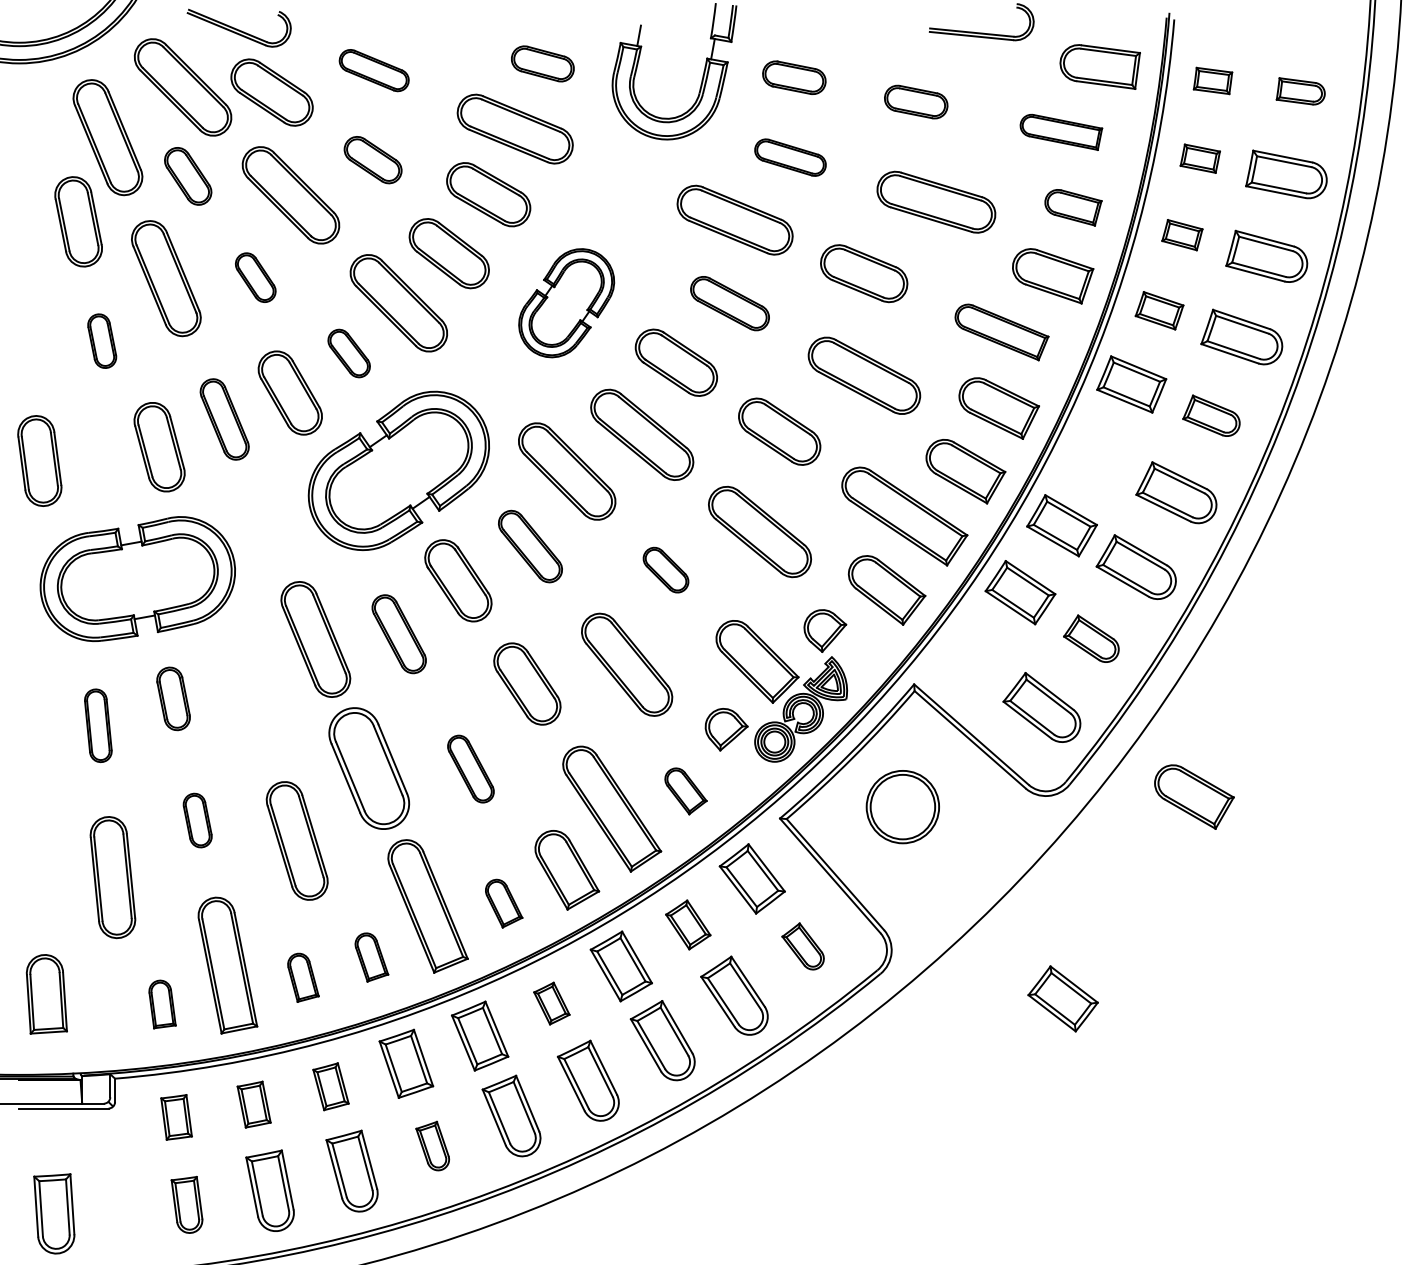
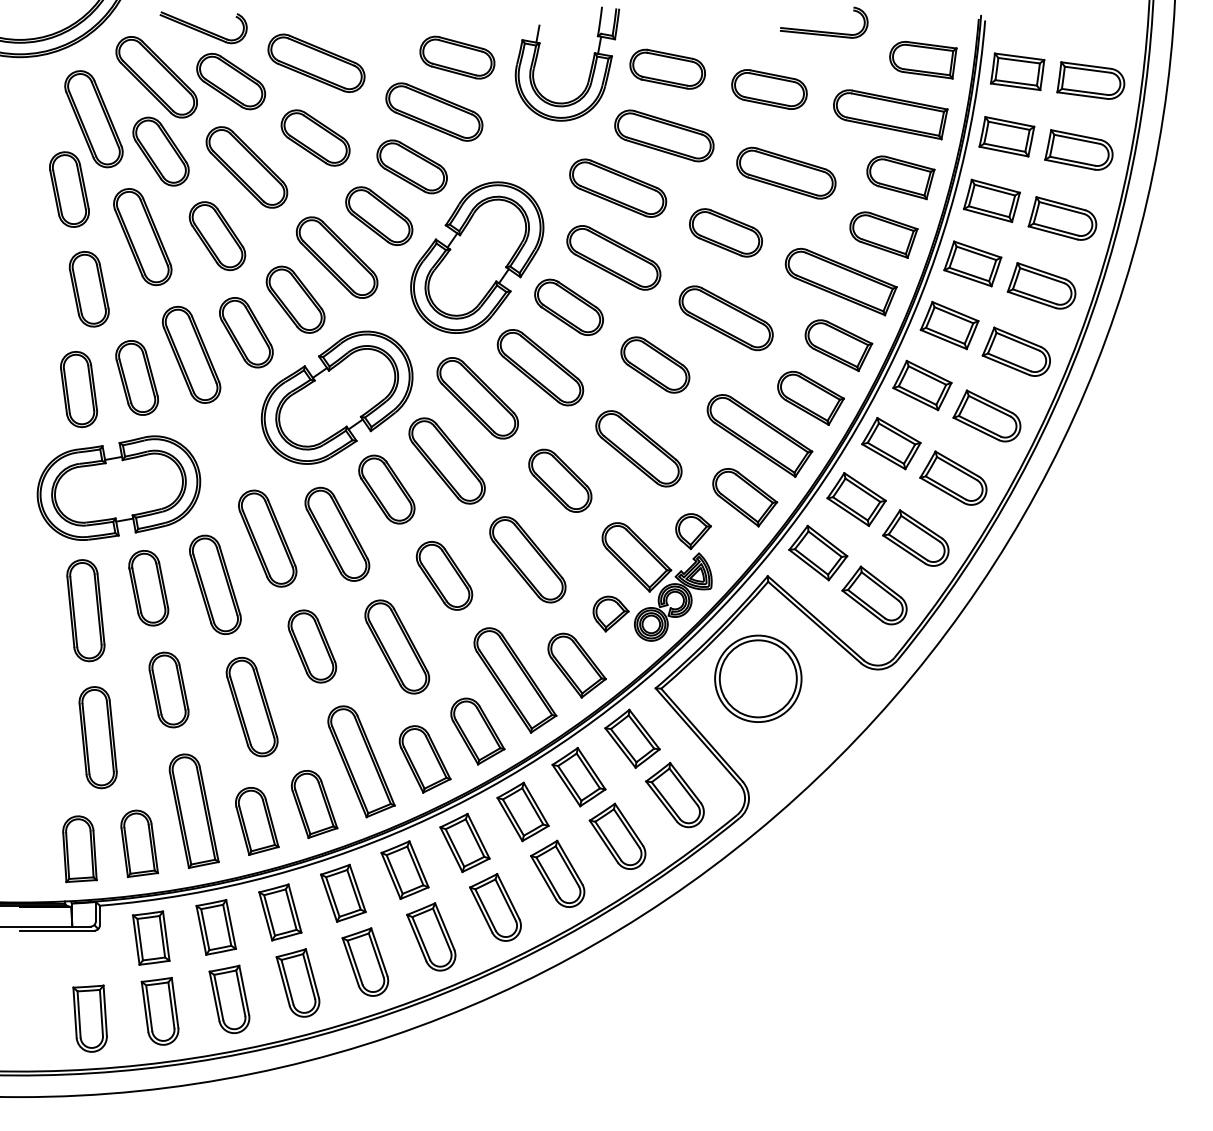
part: (542, 63) -> (457, 57), size x1.43
part: (374, 69) -> (316, 62), size x1.67
part: (794, 76) -> (667, 68), size x1.43
part: (1212, 80) -> (1017, 71), size x1.67
part: (1300, 91) -> (1090, 80), size x1.67
part: (916, 102) -> (769, 89), size x1.43
part: (1061, 131) -> (890, 114), size x1.67
part: (790, 157) -> (664, 135), size x1.67
part: (1199, 158) -> (1006, 136), size x1.67
part: (373, 159) -> (315, 137), size x1.43
part: (187, 176) -> (160, 151), size x1.43
part: (1072, 207) -> (900, 177), size x1.43
part: (1181, 234) -> (991, 200), size x1.67
part: (255, 277) -> (217, 236), size x1.67
part: (566, 303) -> (477, 257), size x1.67
part: (729, 303) -> (613, 257), size x1.43
part: (1159, 310) -> (972, 263), size x1.43
part: (1001, 331) -> (840, 281), size x1.43
part: (101, 341) -> (88, 289), size x1.67
part: (349, 353) -> (295, 299), size x1.67
part: (1210, 415) -> (1015, 351), size x1.43
part: (224, 419) -> (191, 354), size x1.43
part: (1099, 456) -> (922, 385), added
part: (40, 461) -> (79, 389), moved
part: (529, 545) -> (446, 460), size x1.43
part: (666, 569) -> (560, 480), size x1.67
part: (399, 633) -> (337, 533), size x1.43
part: (1090, 638) -> (915, 537), size x1.43
part: (253, 694) -> (215, 584), added
part: (173, 699) -> (148, 588), size x1.43
part: (97, 725) -> (85, 610), size x1.67
part: (369, 768) -> (312, 646), size x0.71
part: (471, 768) -> (397, 646), size x1.67
part: (685, 791) -> (576, 665), size x1.67
part: (1193, 796) -> (1001, 669), removed
part: (903, 806) -> (758, 678), size x1.43
part: (197, 819) -> (168, 689), size x1.67
part: (503, 903) -> (424, 759), size x1.67
part: (687, 925) -> (578, 777), size x1.43
part: (802, 946) -> (674, 795), size x1.67
part: (371, 957) -> (314, 804), size x1.67
part: (303, 977) -> (257, 821), size x1.67
part: (46, 994) -> (79, 849), moved
part: (1063, 998) -> (818, 552), moved
part: (551, 1003) -> (464, 842), size x1.67
part: (162, 1004) -> (139, 843), size x1.67
part: (331, 1086) -> (280, 912), size x1.43
part: (253, 1104) -> (215, 927), size x1.43
part: (176, 1116) -> (151, 937), size x1.43
part: (432, 1145) -> (365, 961), size x1.67
part: (186, 1204) -> (159, 1010), size x1.43
part: (53, 1213) -> (89, 1018), moved

